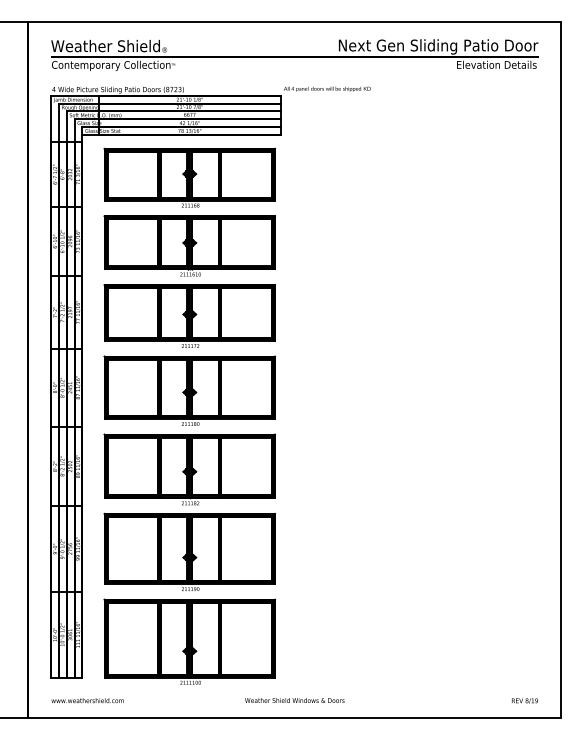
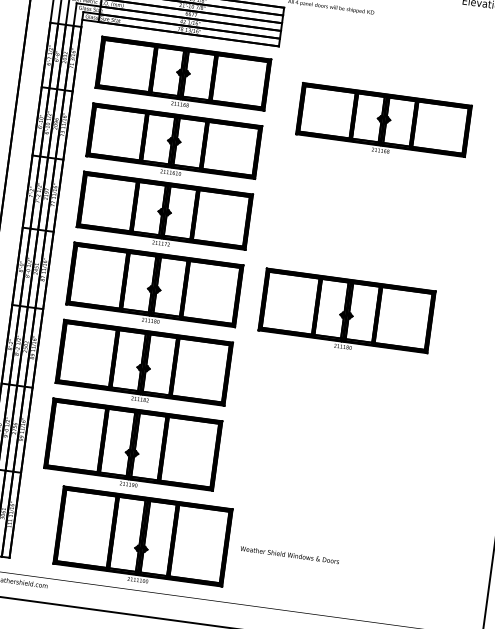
part: (394, 196) -> (383, 122), added
part: (383, 390) -> (346, 313), added
part: (189, 641) -> (142, 539), moved
text: (294, 700) -> (289, 555), moved

